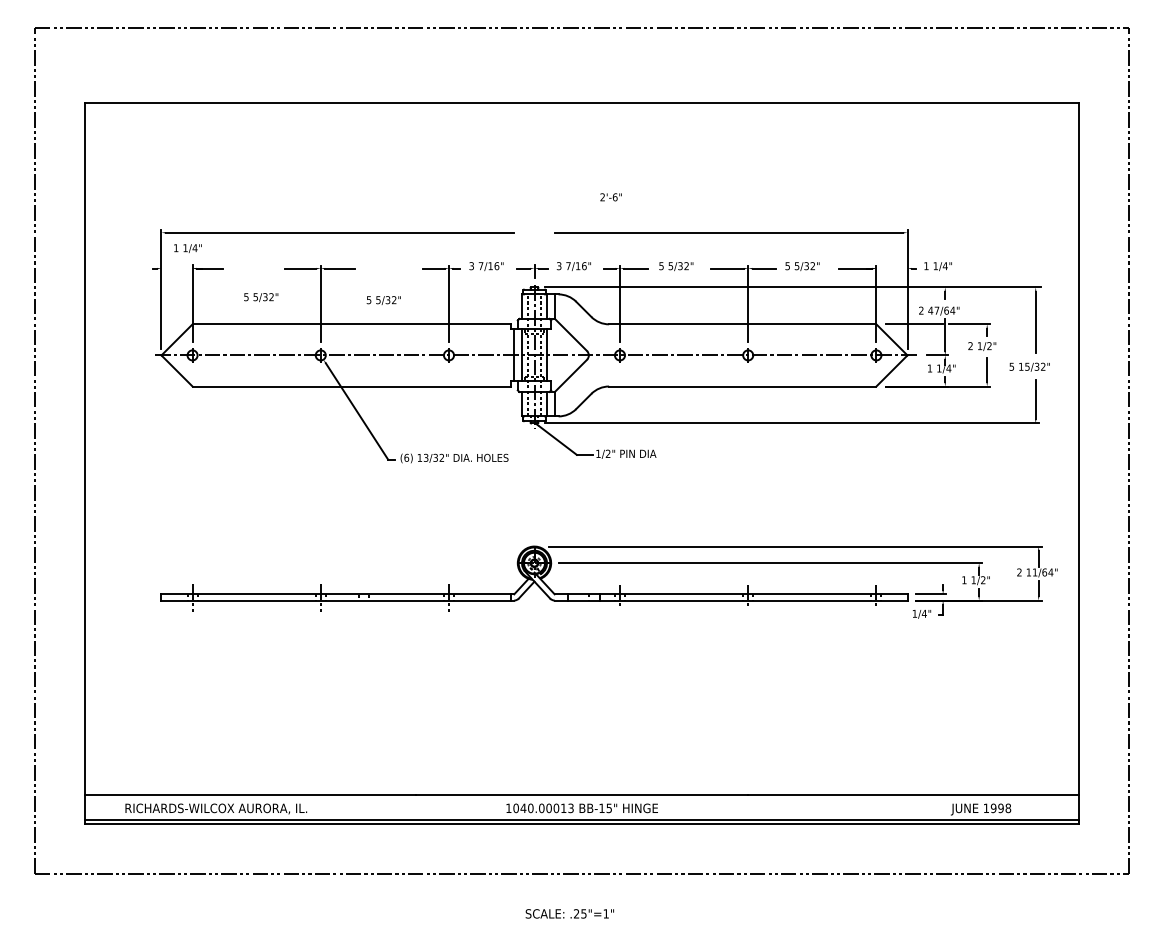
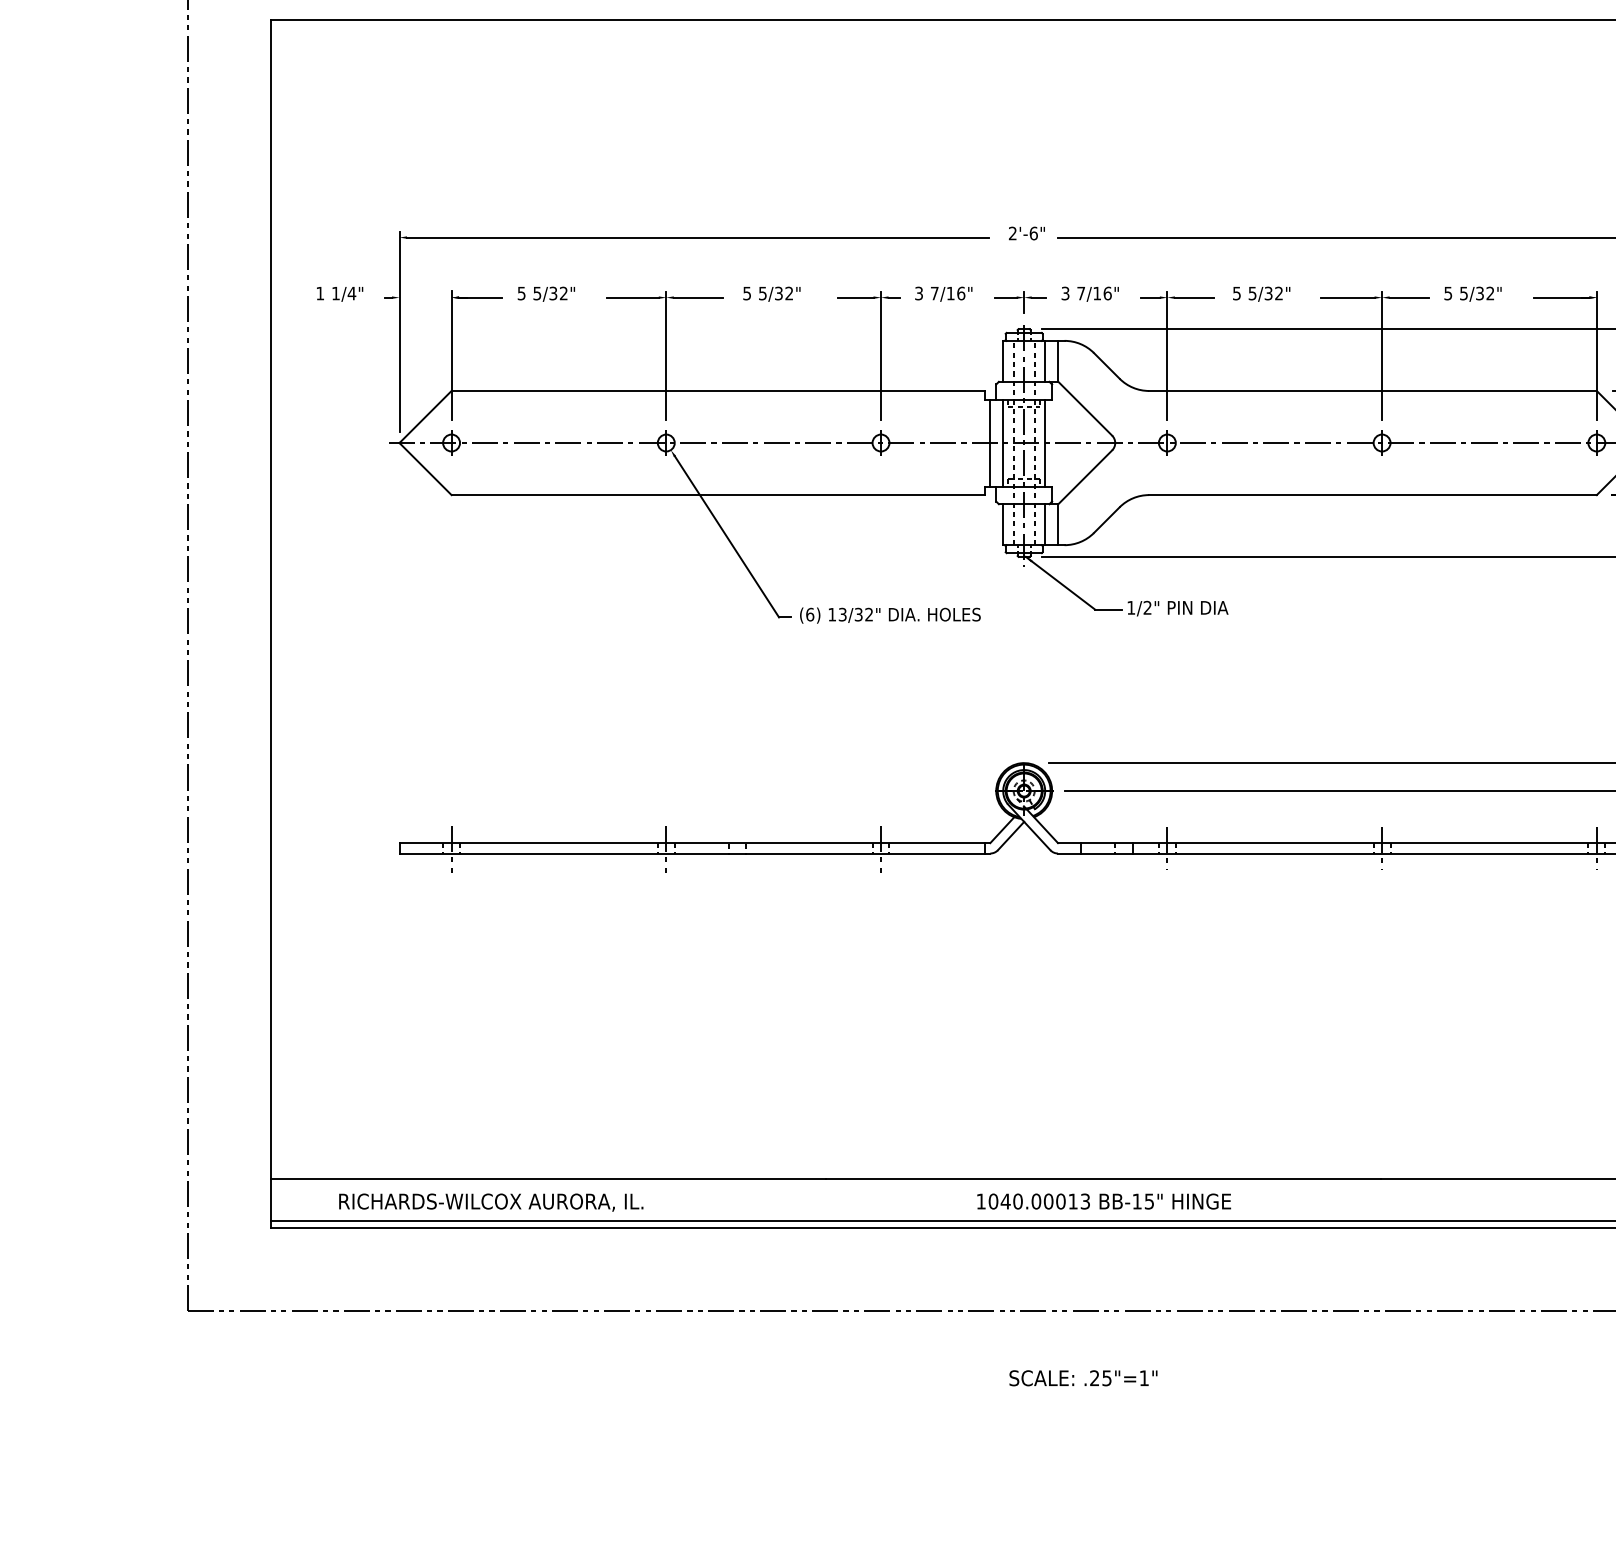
text: (610, 197) -> (1025, 233), moved
text: (187, 248) -> (339, 294), moved
text: (261, 297) -> (546, 294), moved
text: (383, 300) -> (771, 294), moved

